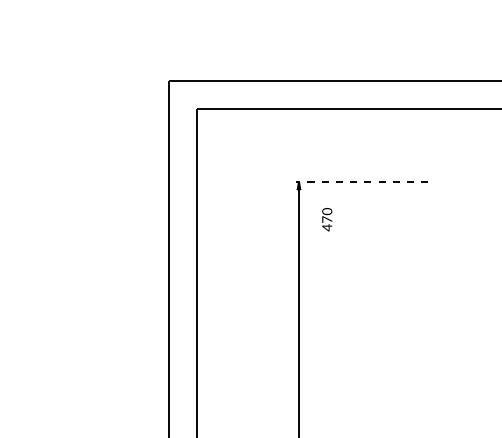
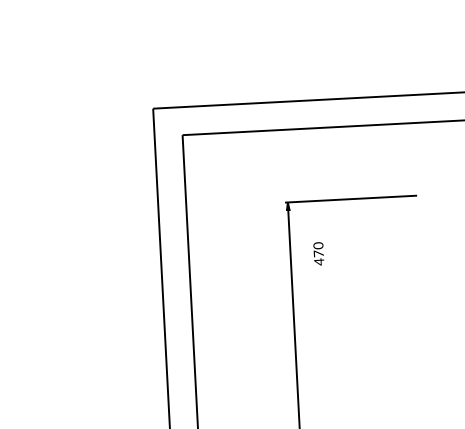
line: (361, 181) -> (350, 198), dashed -> solid
text: (327, 219) -> (319, 253), moved

